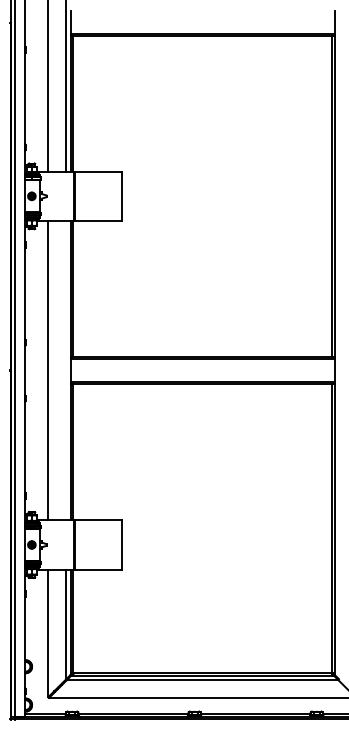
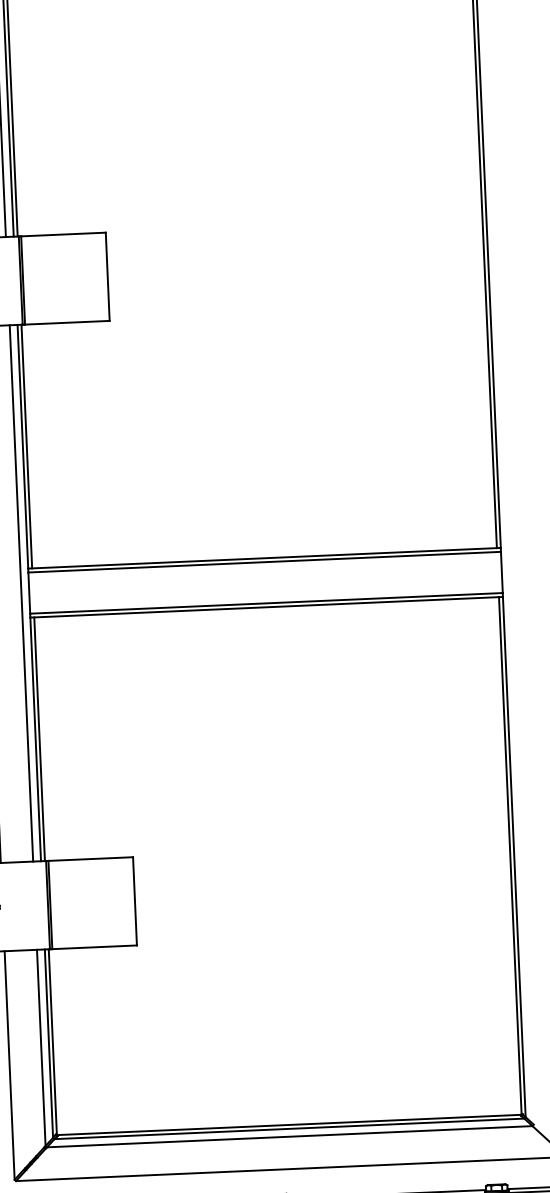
line: (66, 370) -> (21, 593), added

